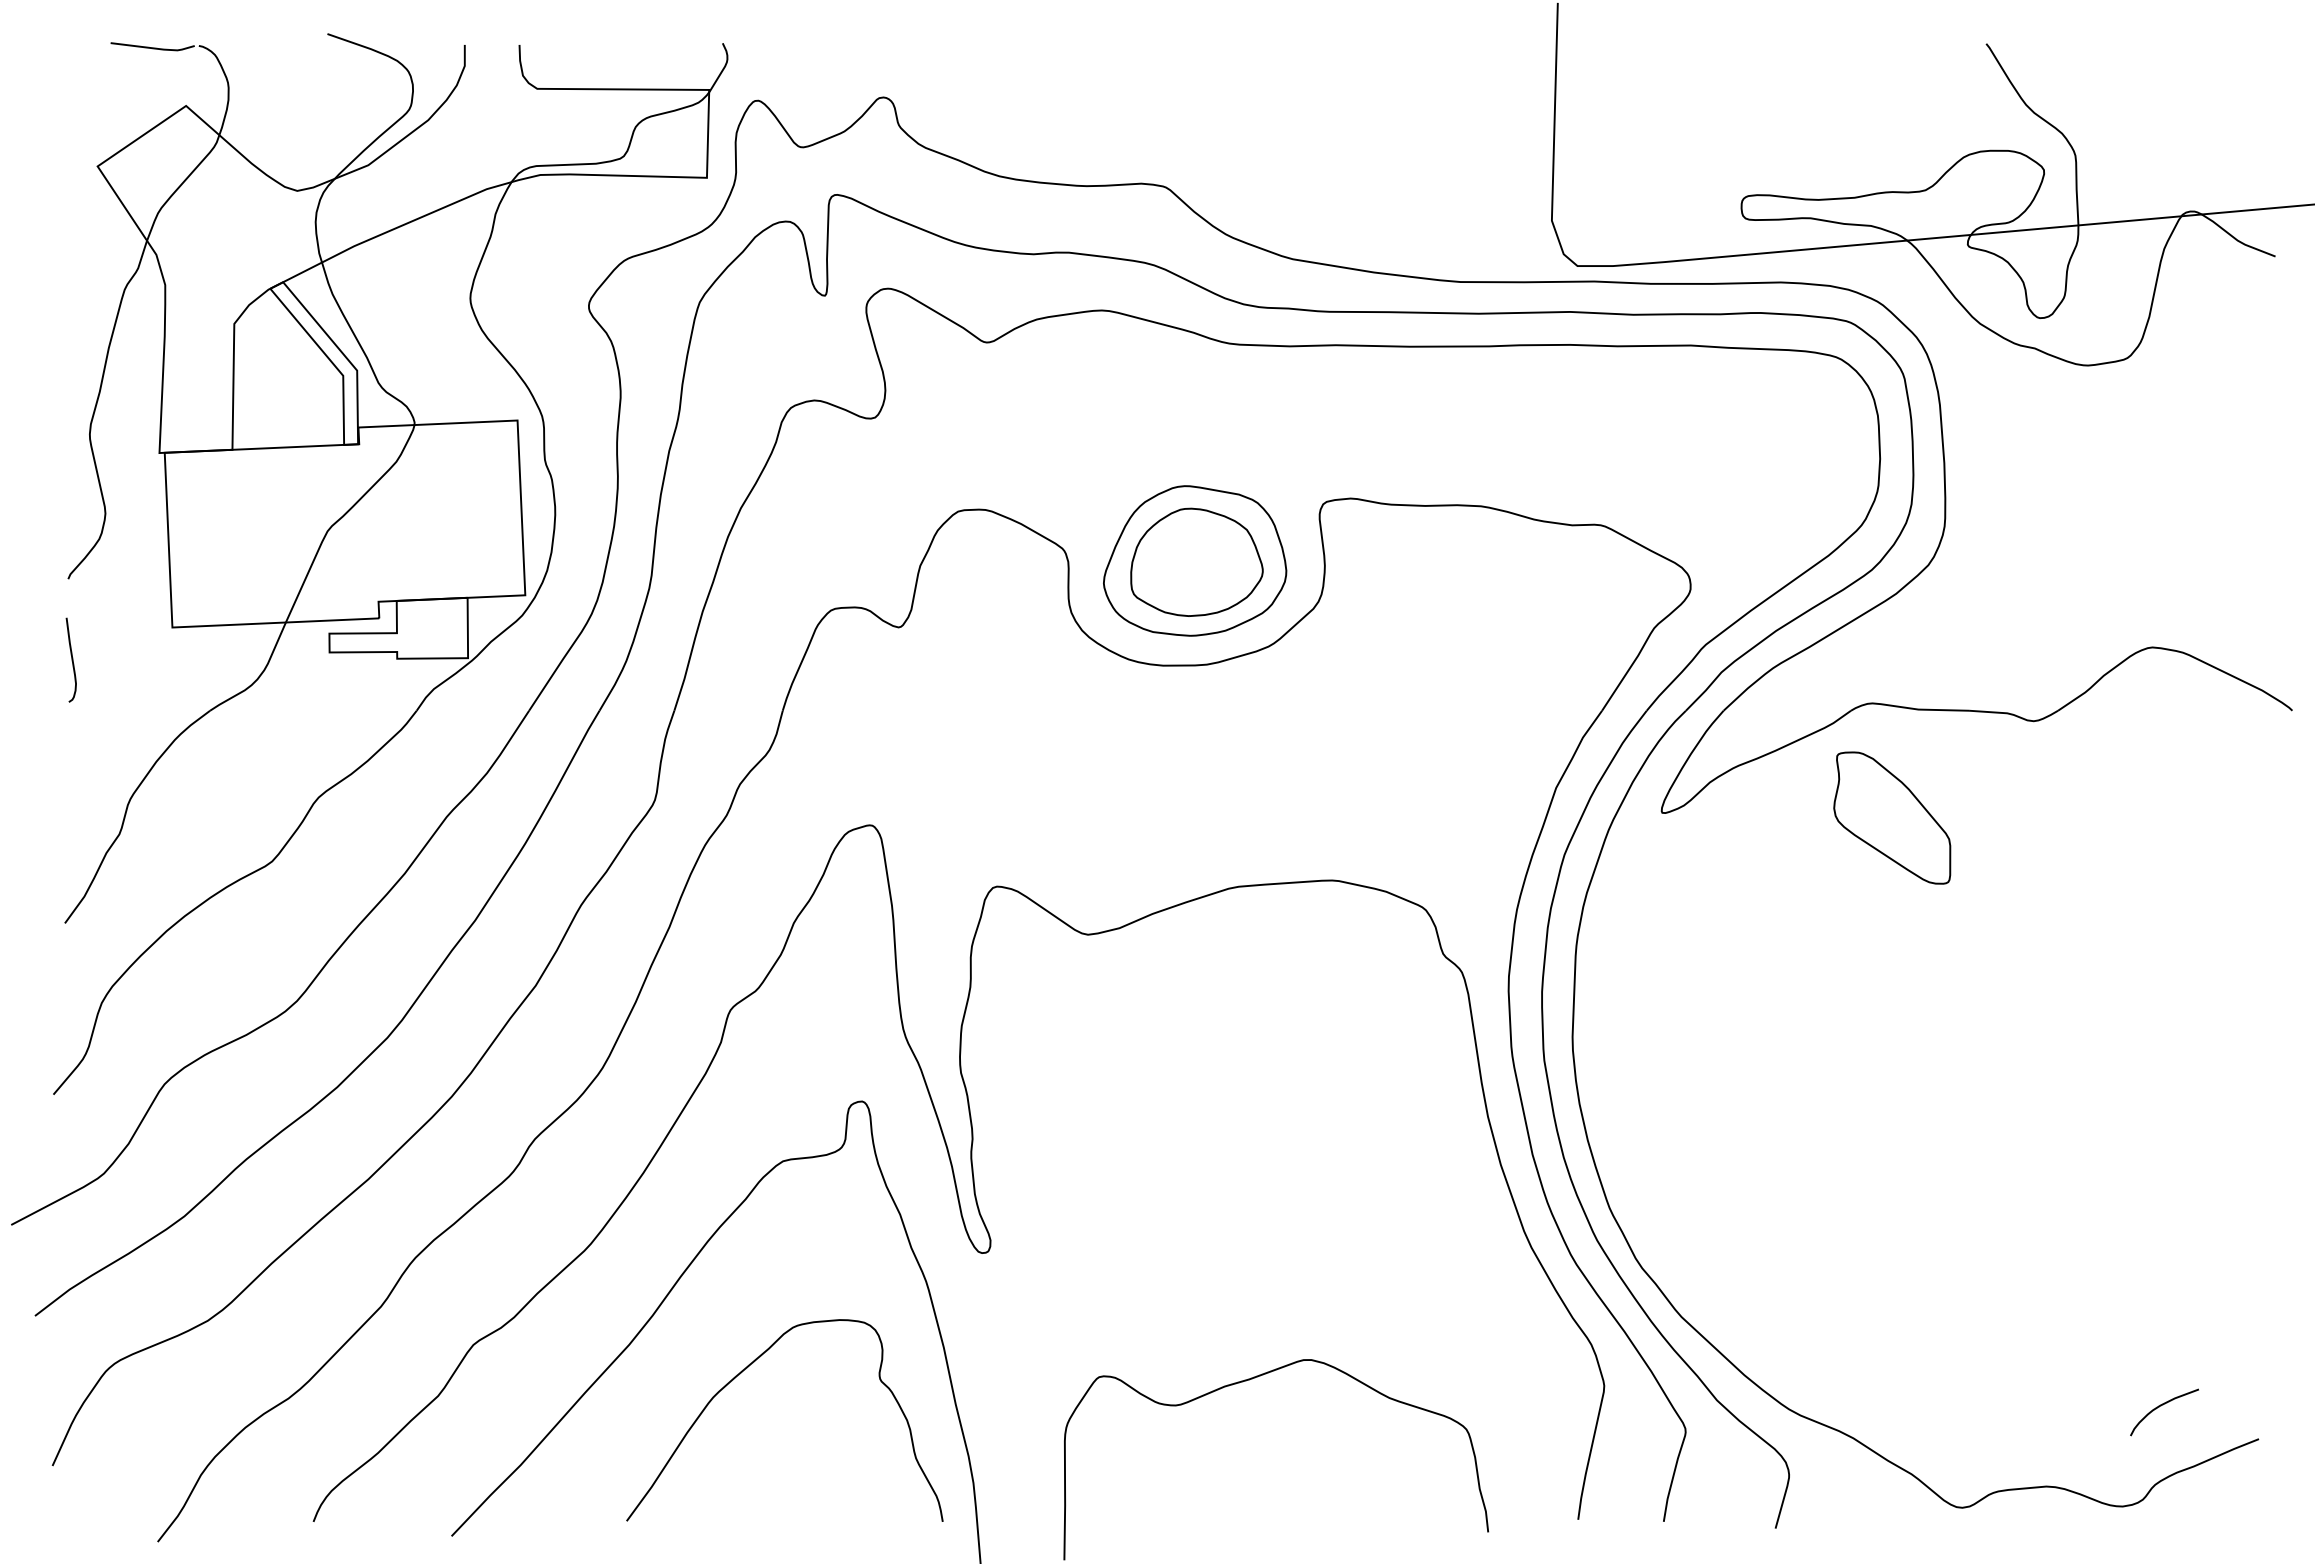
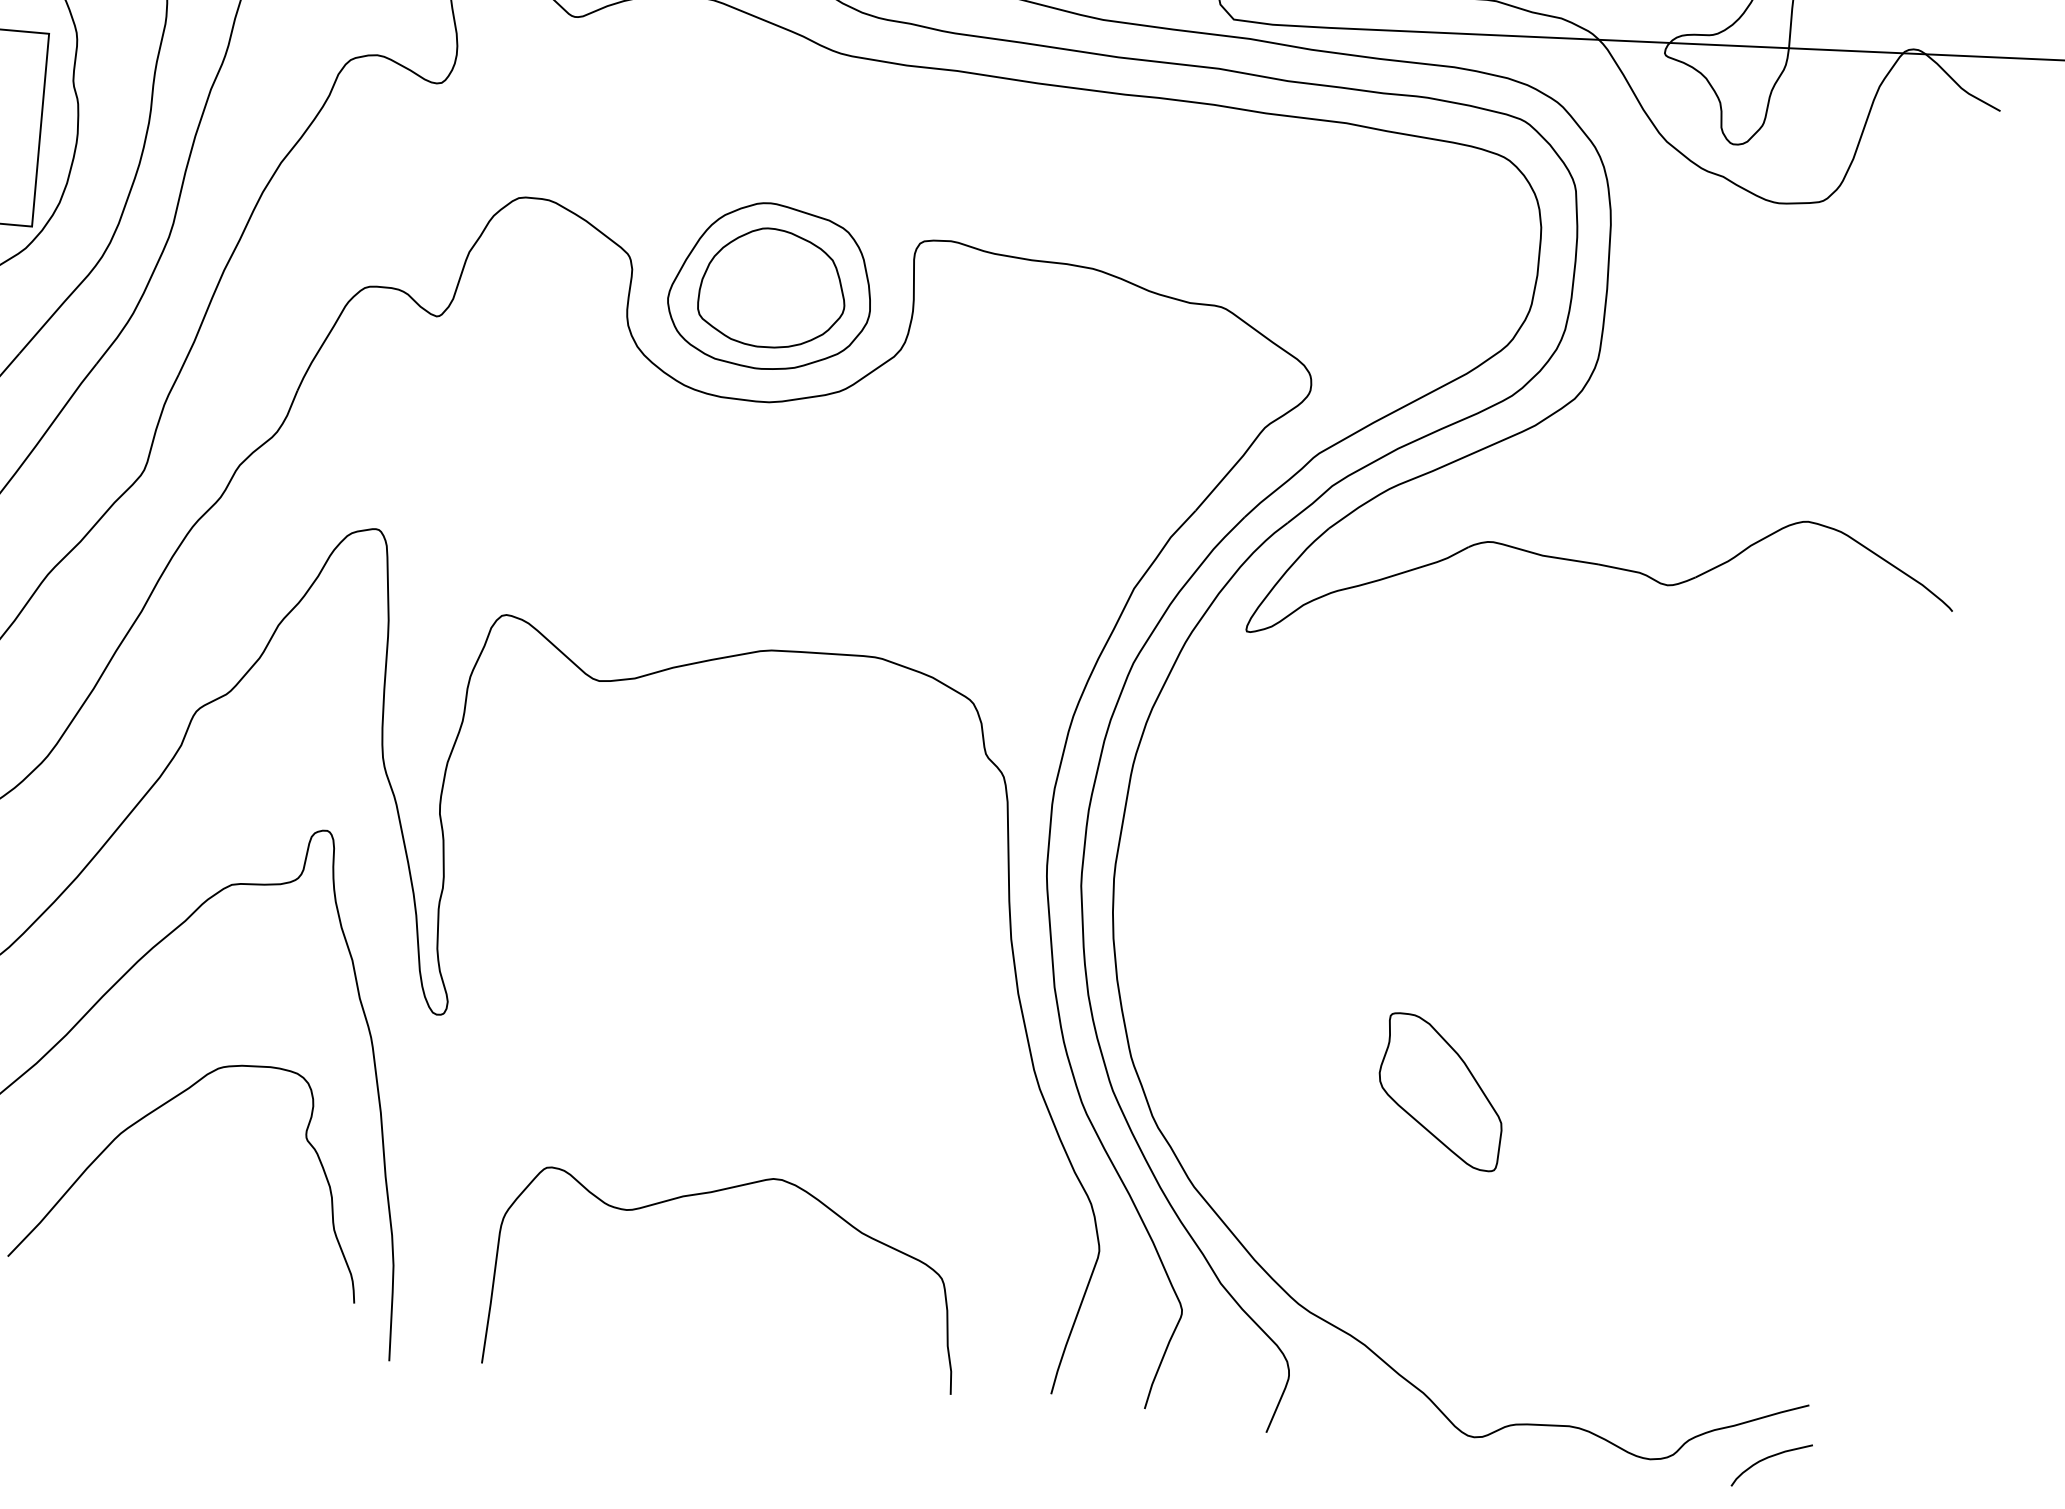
part: (1892, 817) -> (1442, 1091), moved
curve: (2161, 1406) -> (1769, 1458), moved

